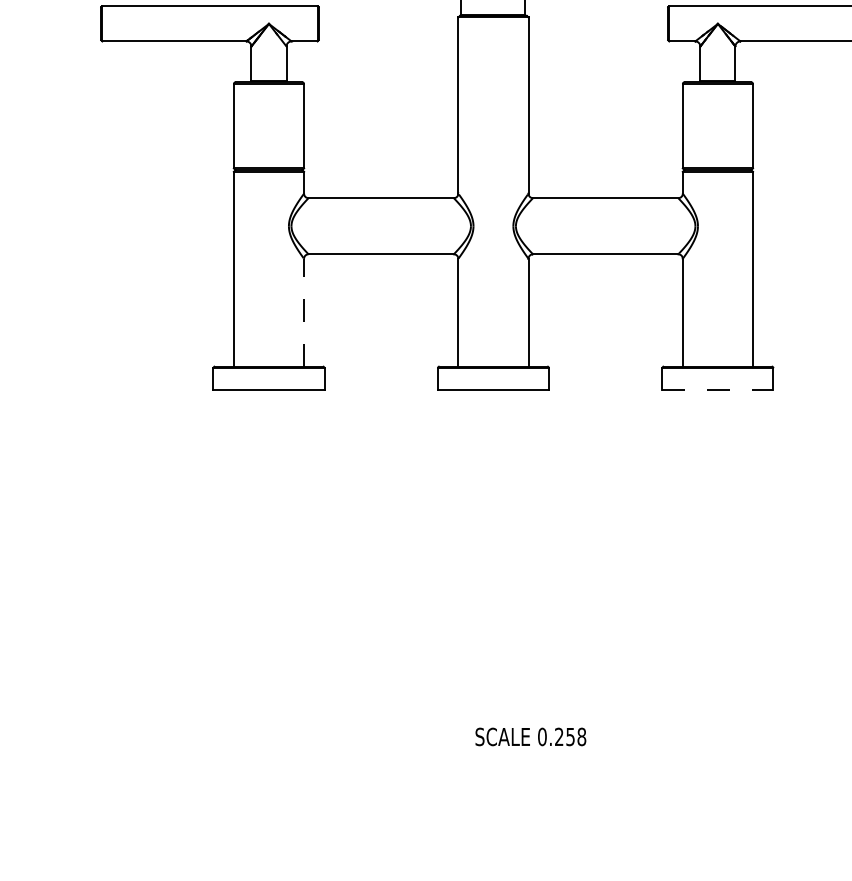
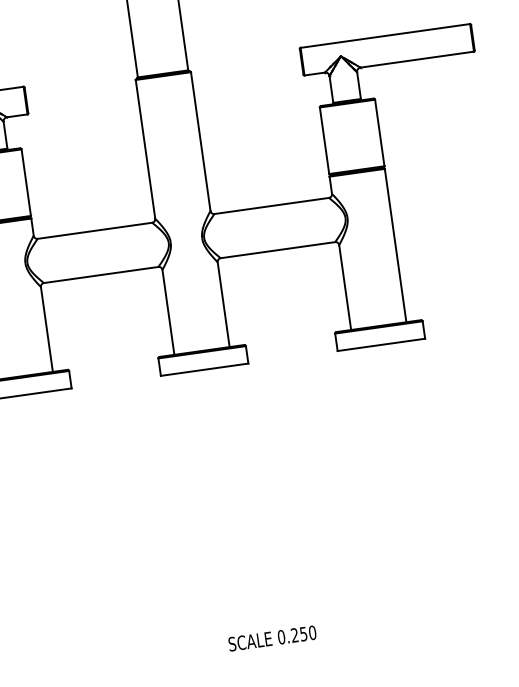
line: (304, 312) -> (47, 329), dashed -> solid
line: (717, 390) -> (381, 345), dashed -> solid
text: (581, 736) -> (312, 632), 0.258 -> 0.250

